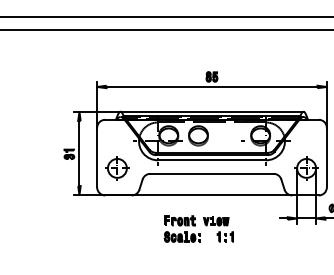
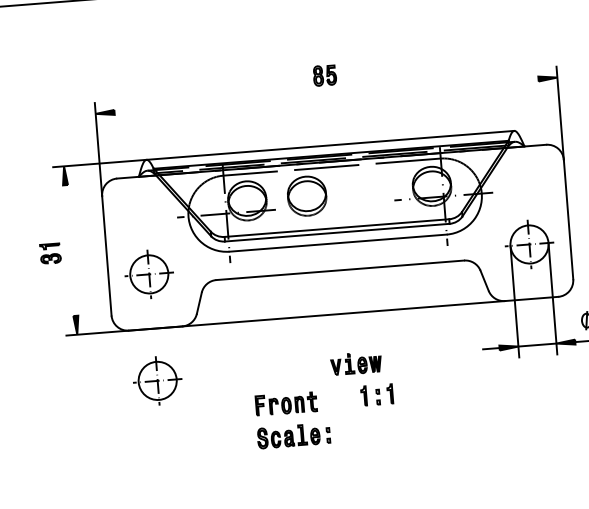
line: (211, 86) -> (325, 94), removed
line: (79, 153) -> (70, 250), removed
part: (117, 221) -> (157, 381), added
part: (181, 228) -> (290, 419), moved

